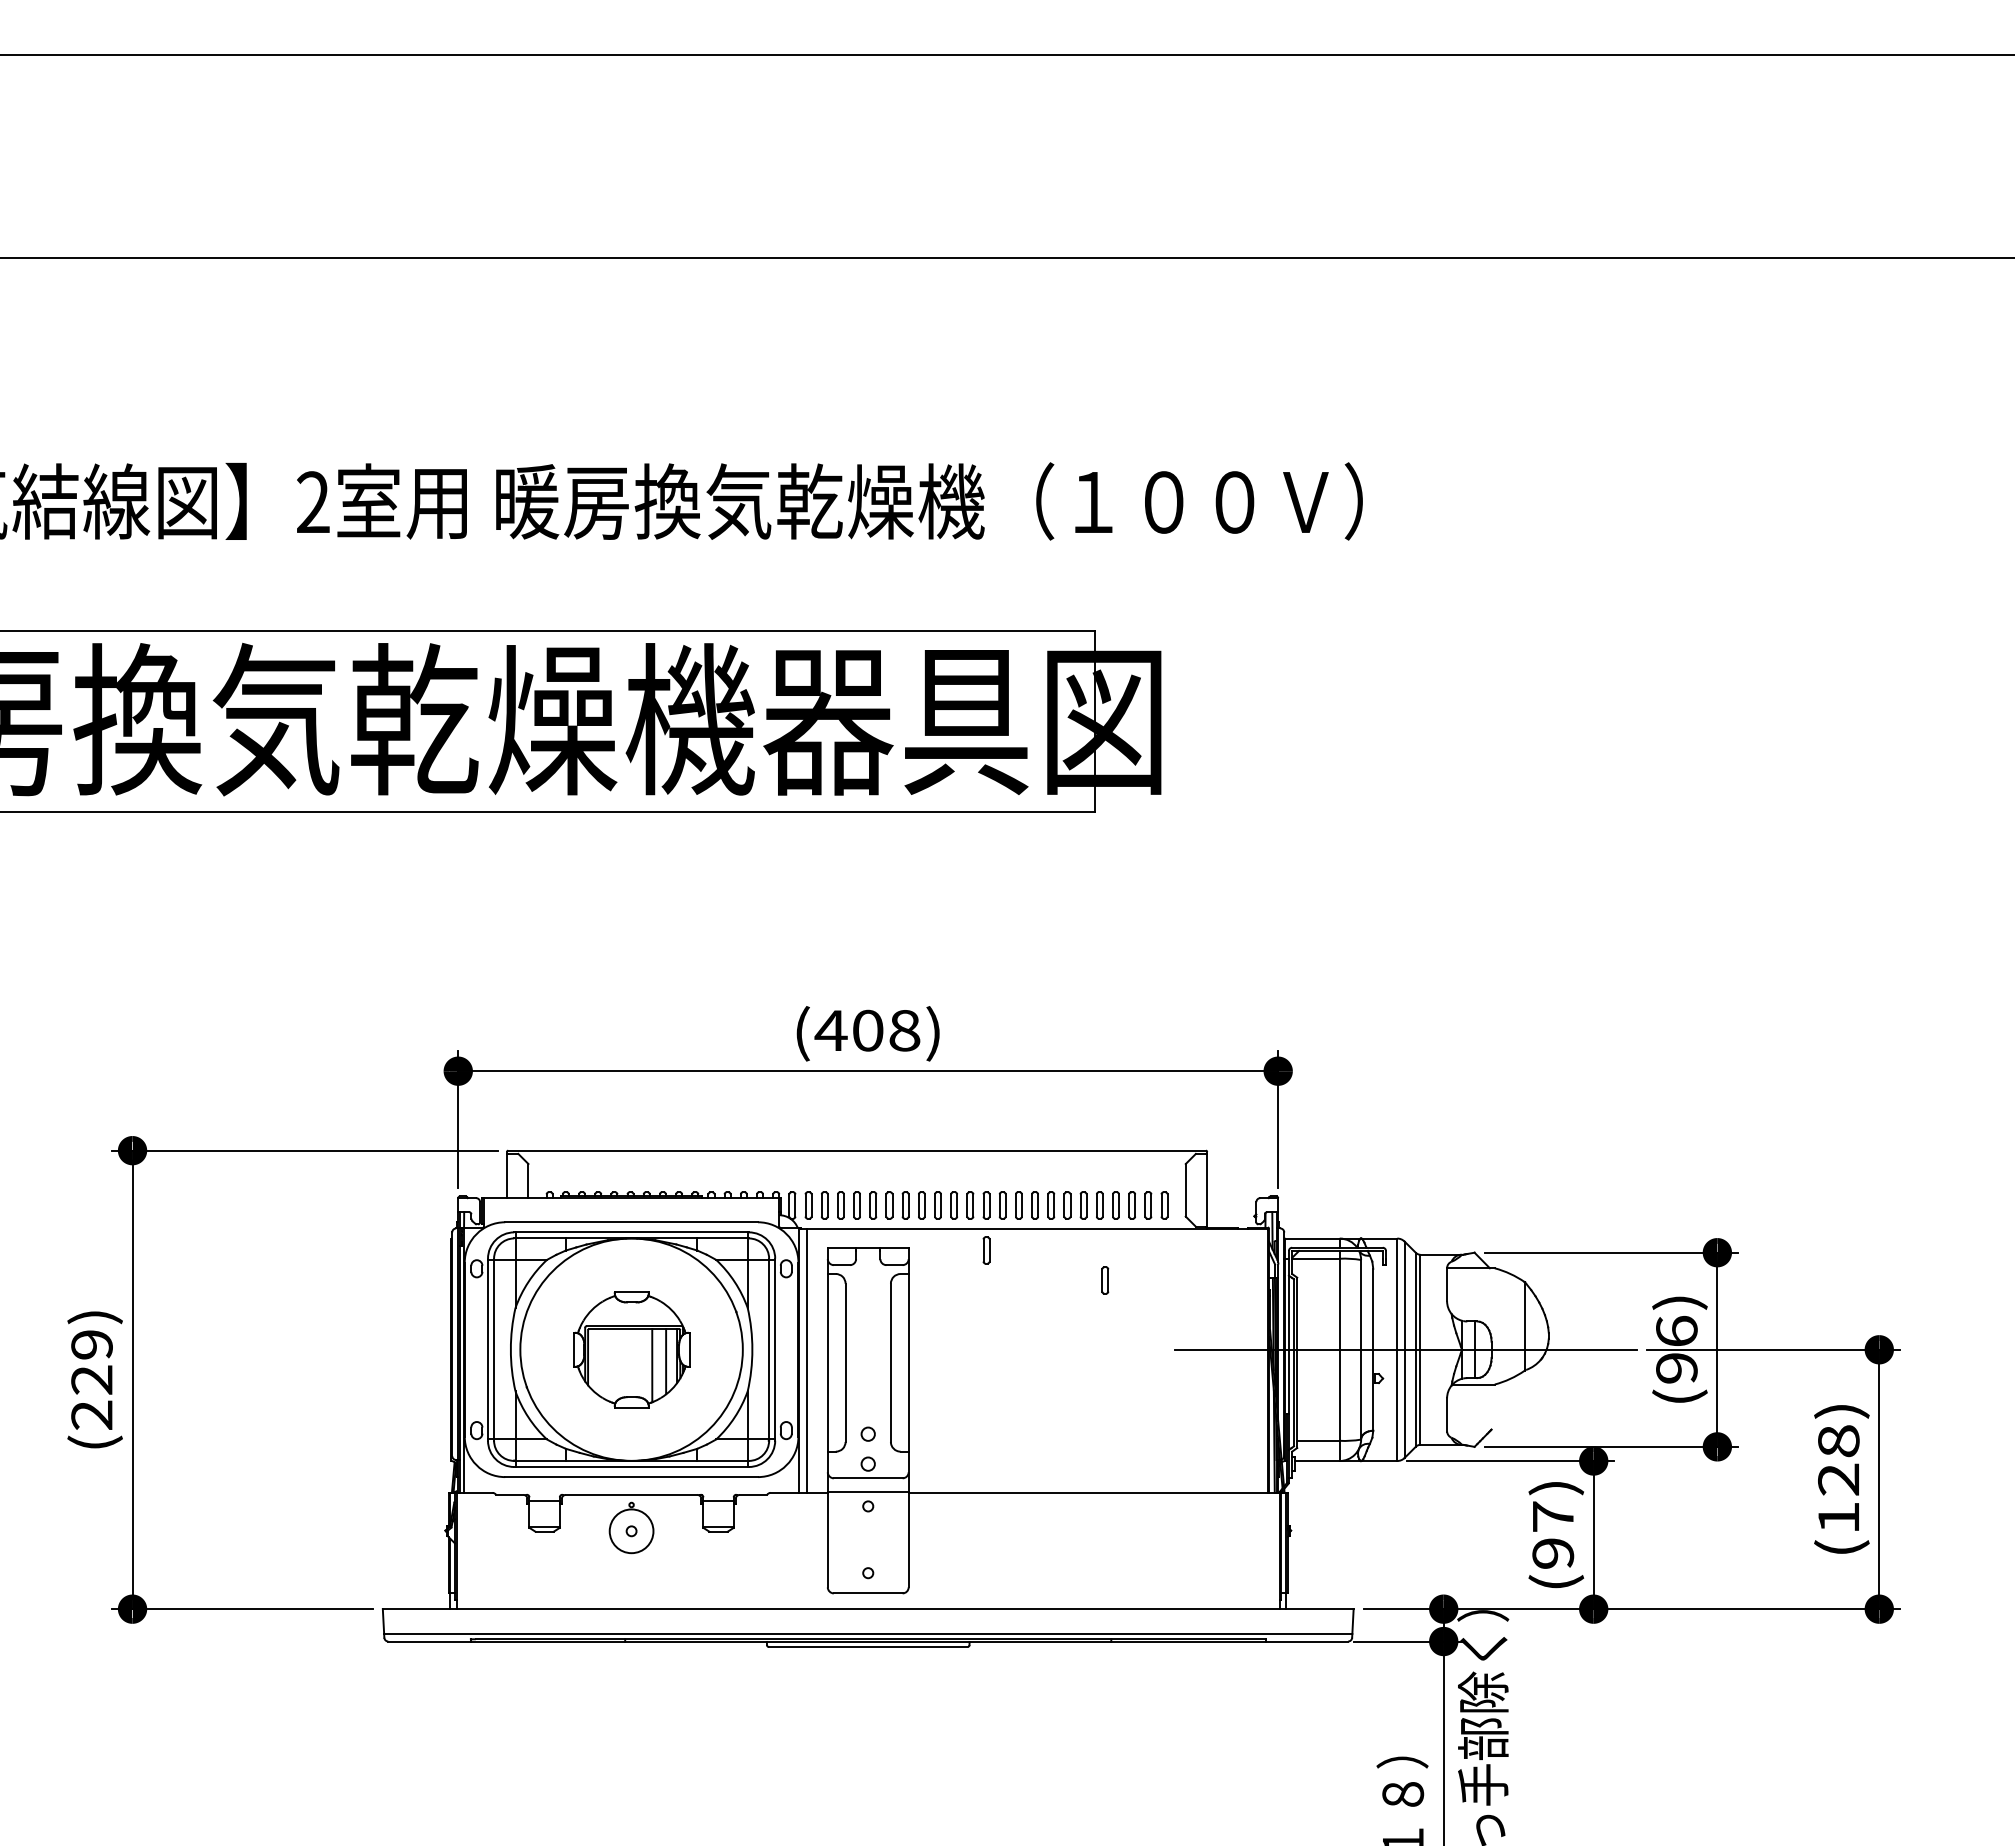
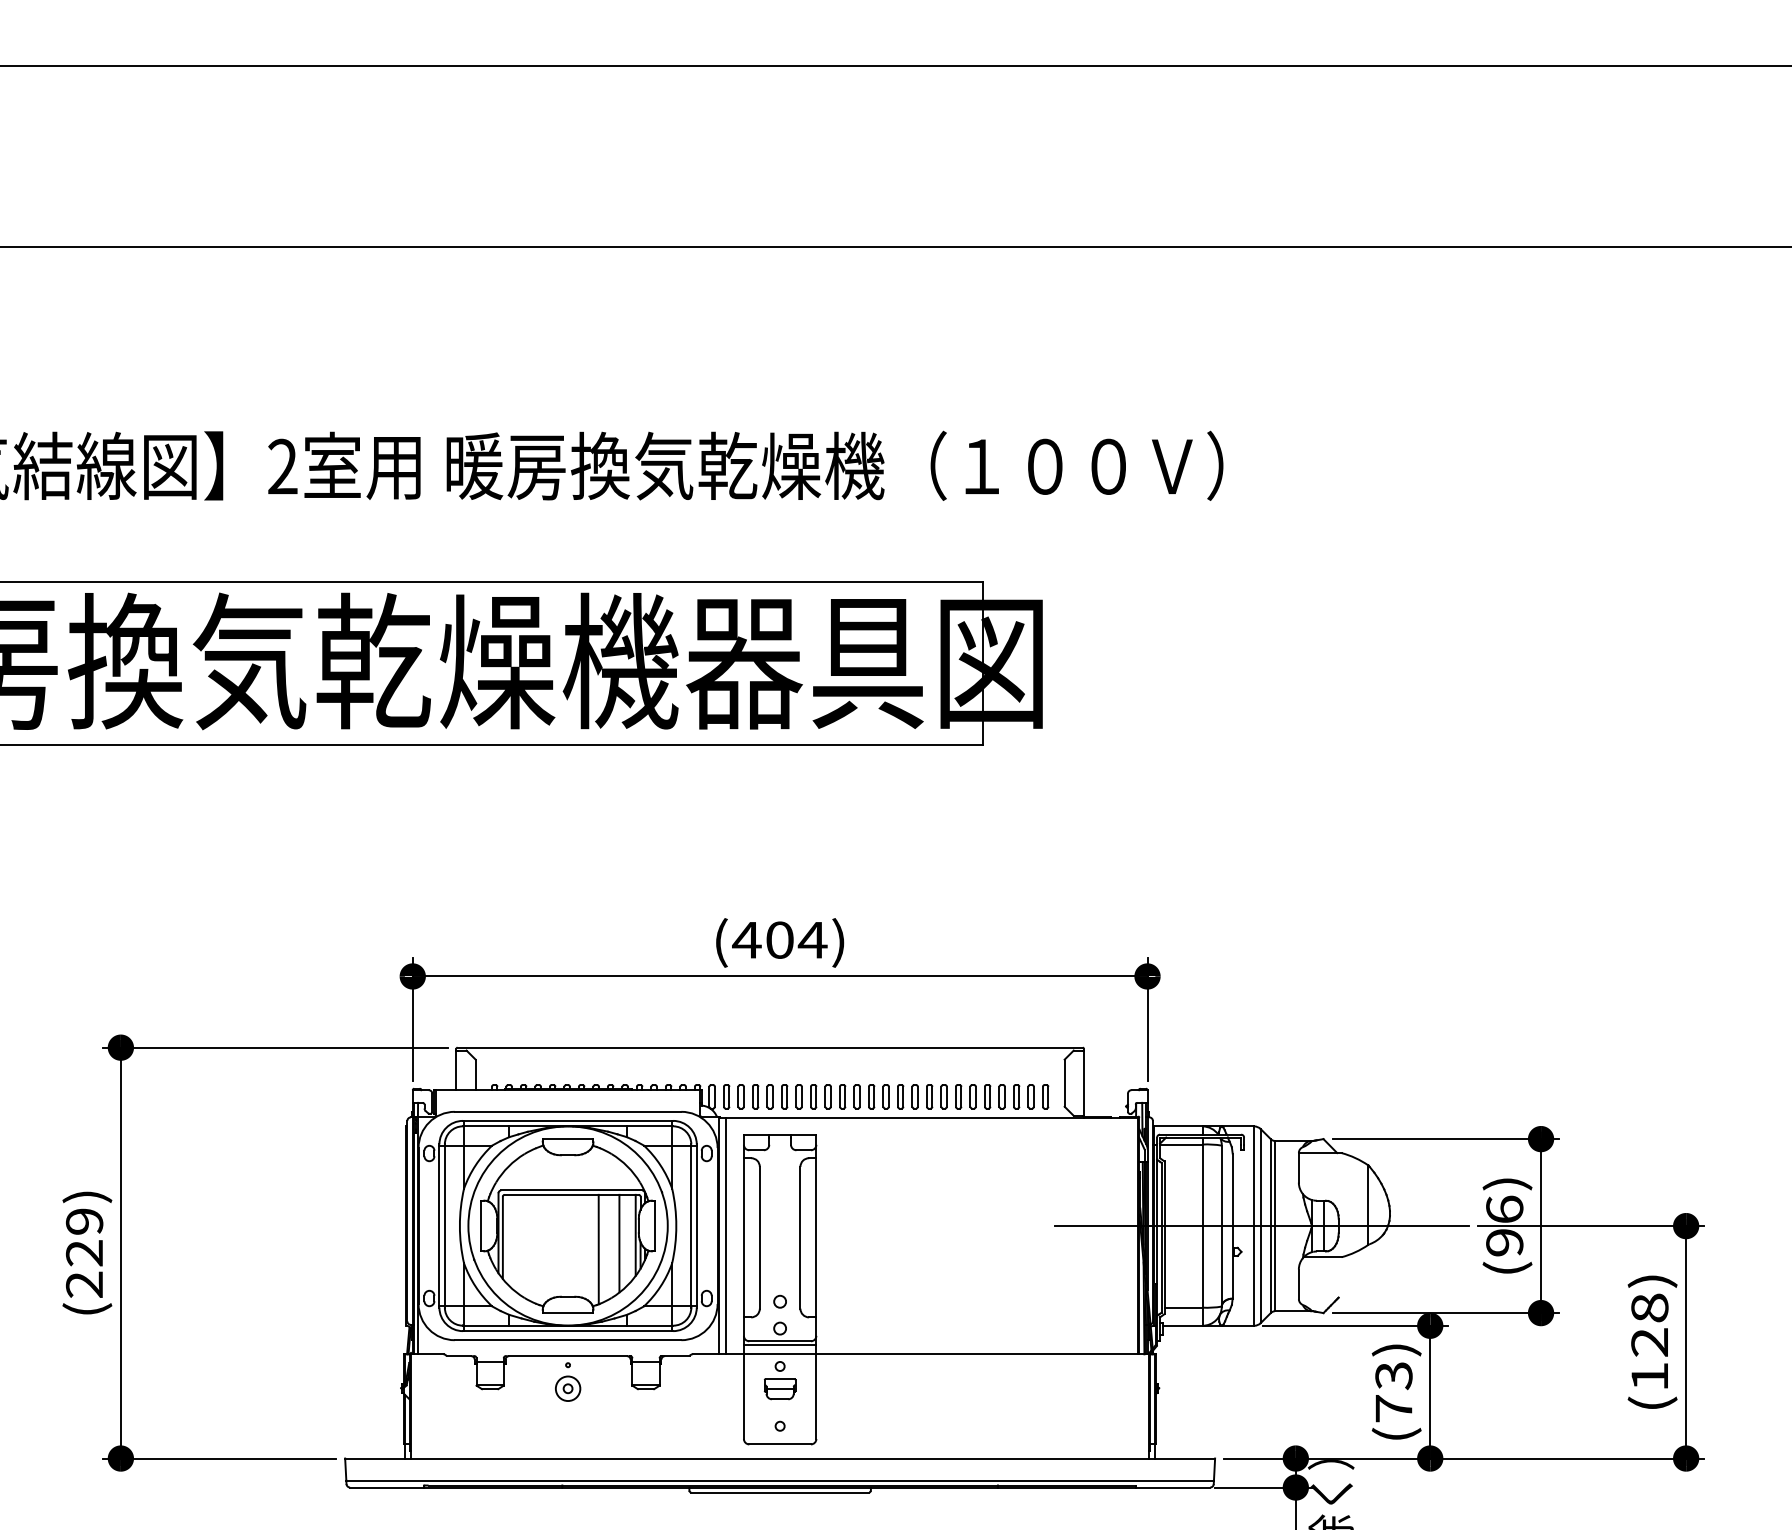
text: (904, 1030) -> (812, 939), (408) -> (404)
part: (986, 1250) -> (886, 1137), removed
part: (1105, 1280) -> (992, 1164), removed
part: (631, 1349) -> (568, 1225), size x1.67
line: (867, 1482) -> (779, 1345), added
circle: (631, 1530) -> (568, 1388), size x0.62
part: (868, 1531) -> (780, 1388), added
text: (1553, 1534) -> (1394, 1391), (97) -> (73)

